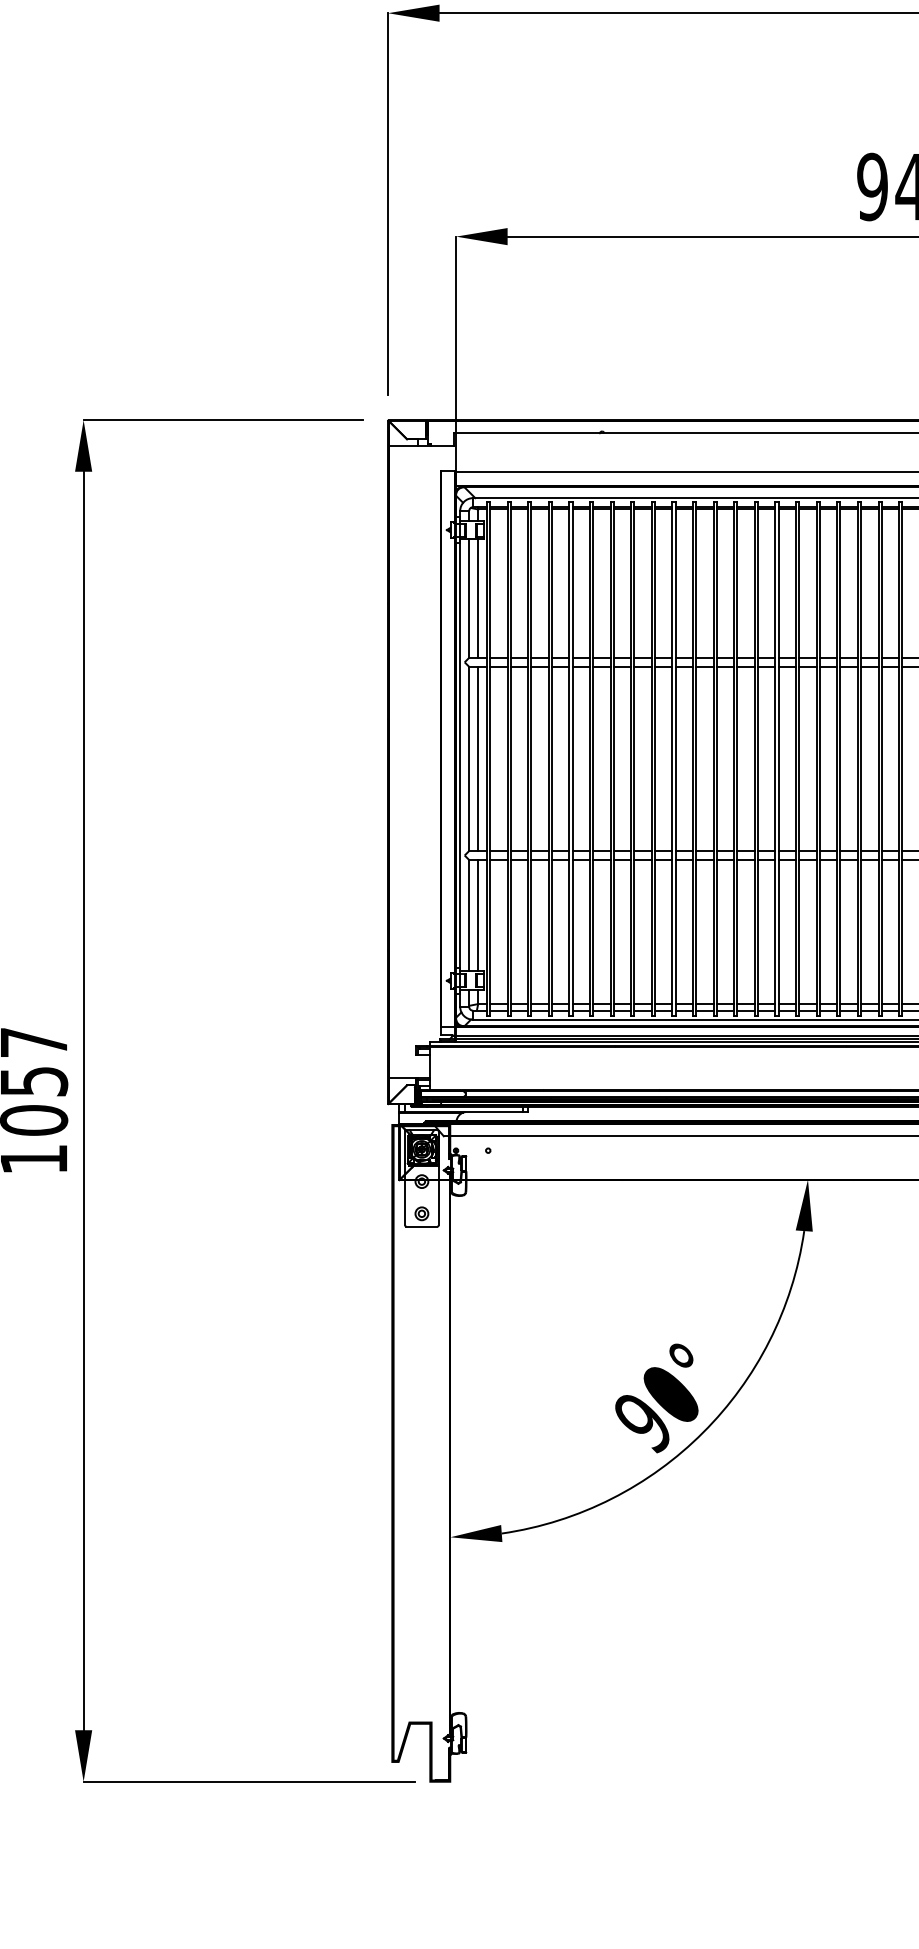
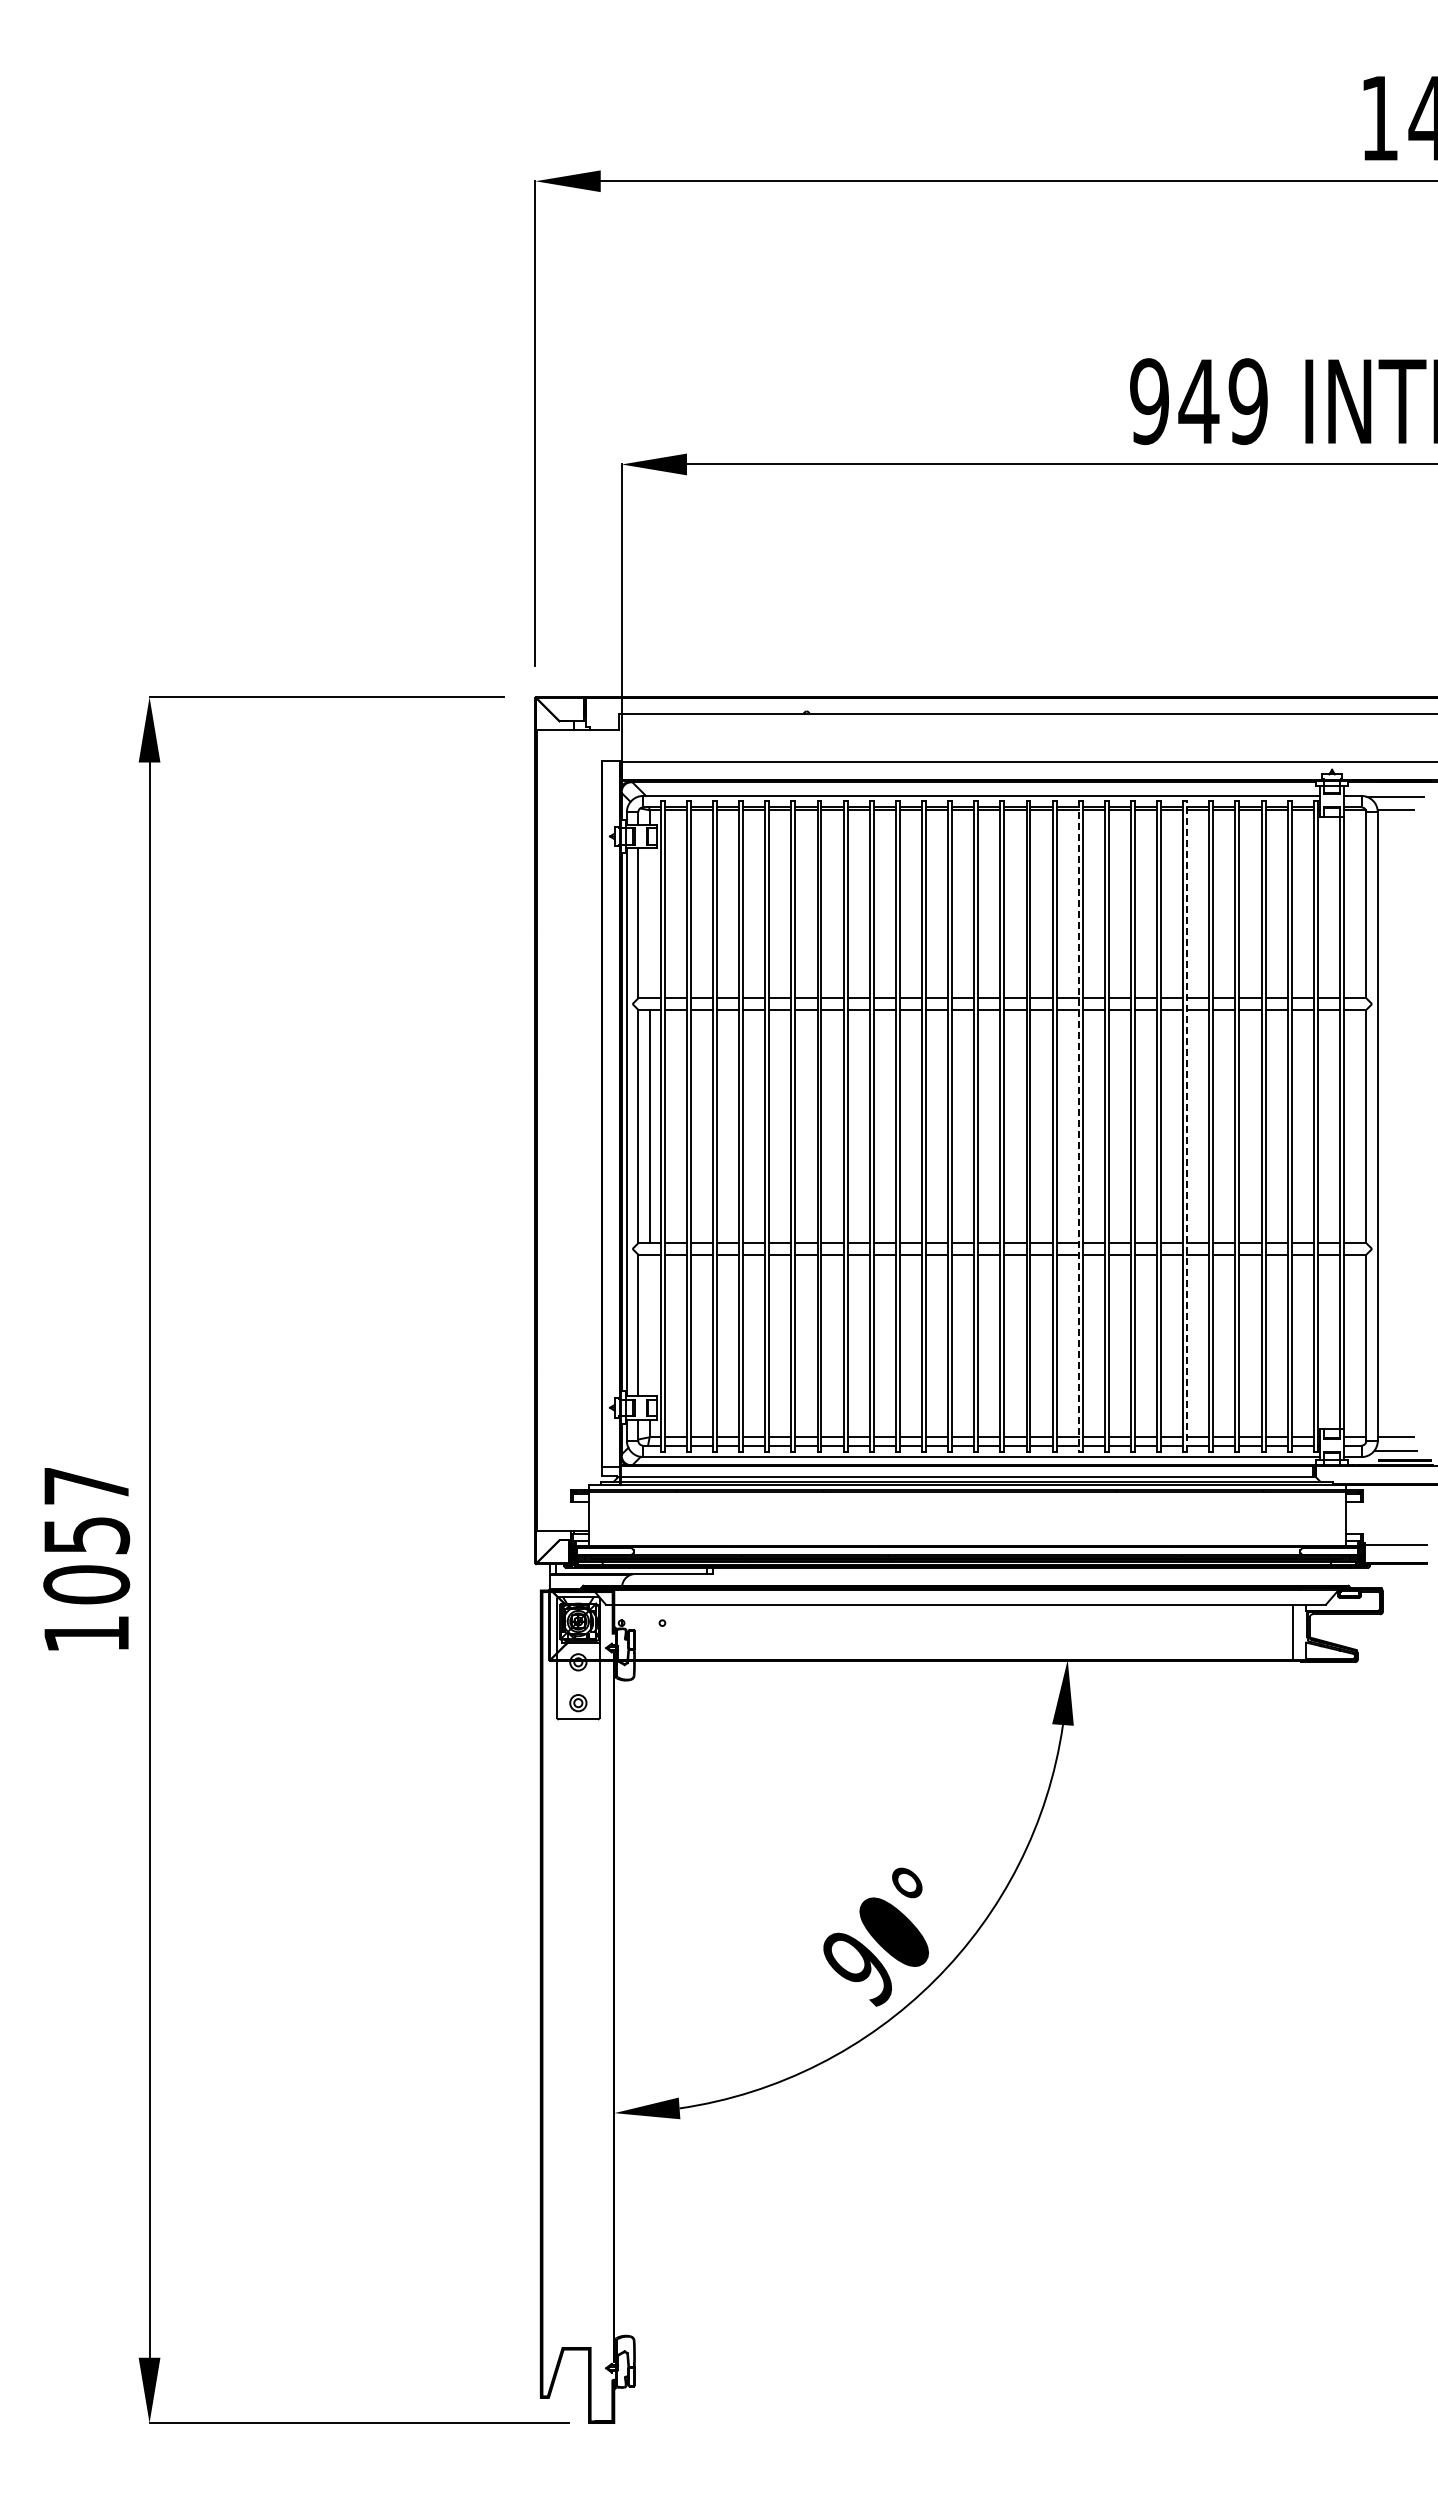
line: (478, 598) -> (649, 923), removed
line: (816, 758) -> (1078, 1126), solid -> dashed
line: (902, 758) -> (1187, 1126), solid -> dashed
line: (478, 915) -> (649, 1324), removed

